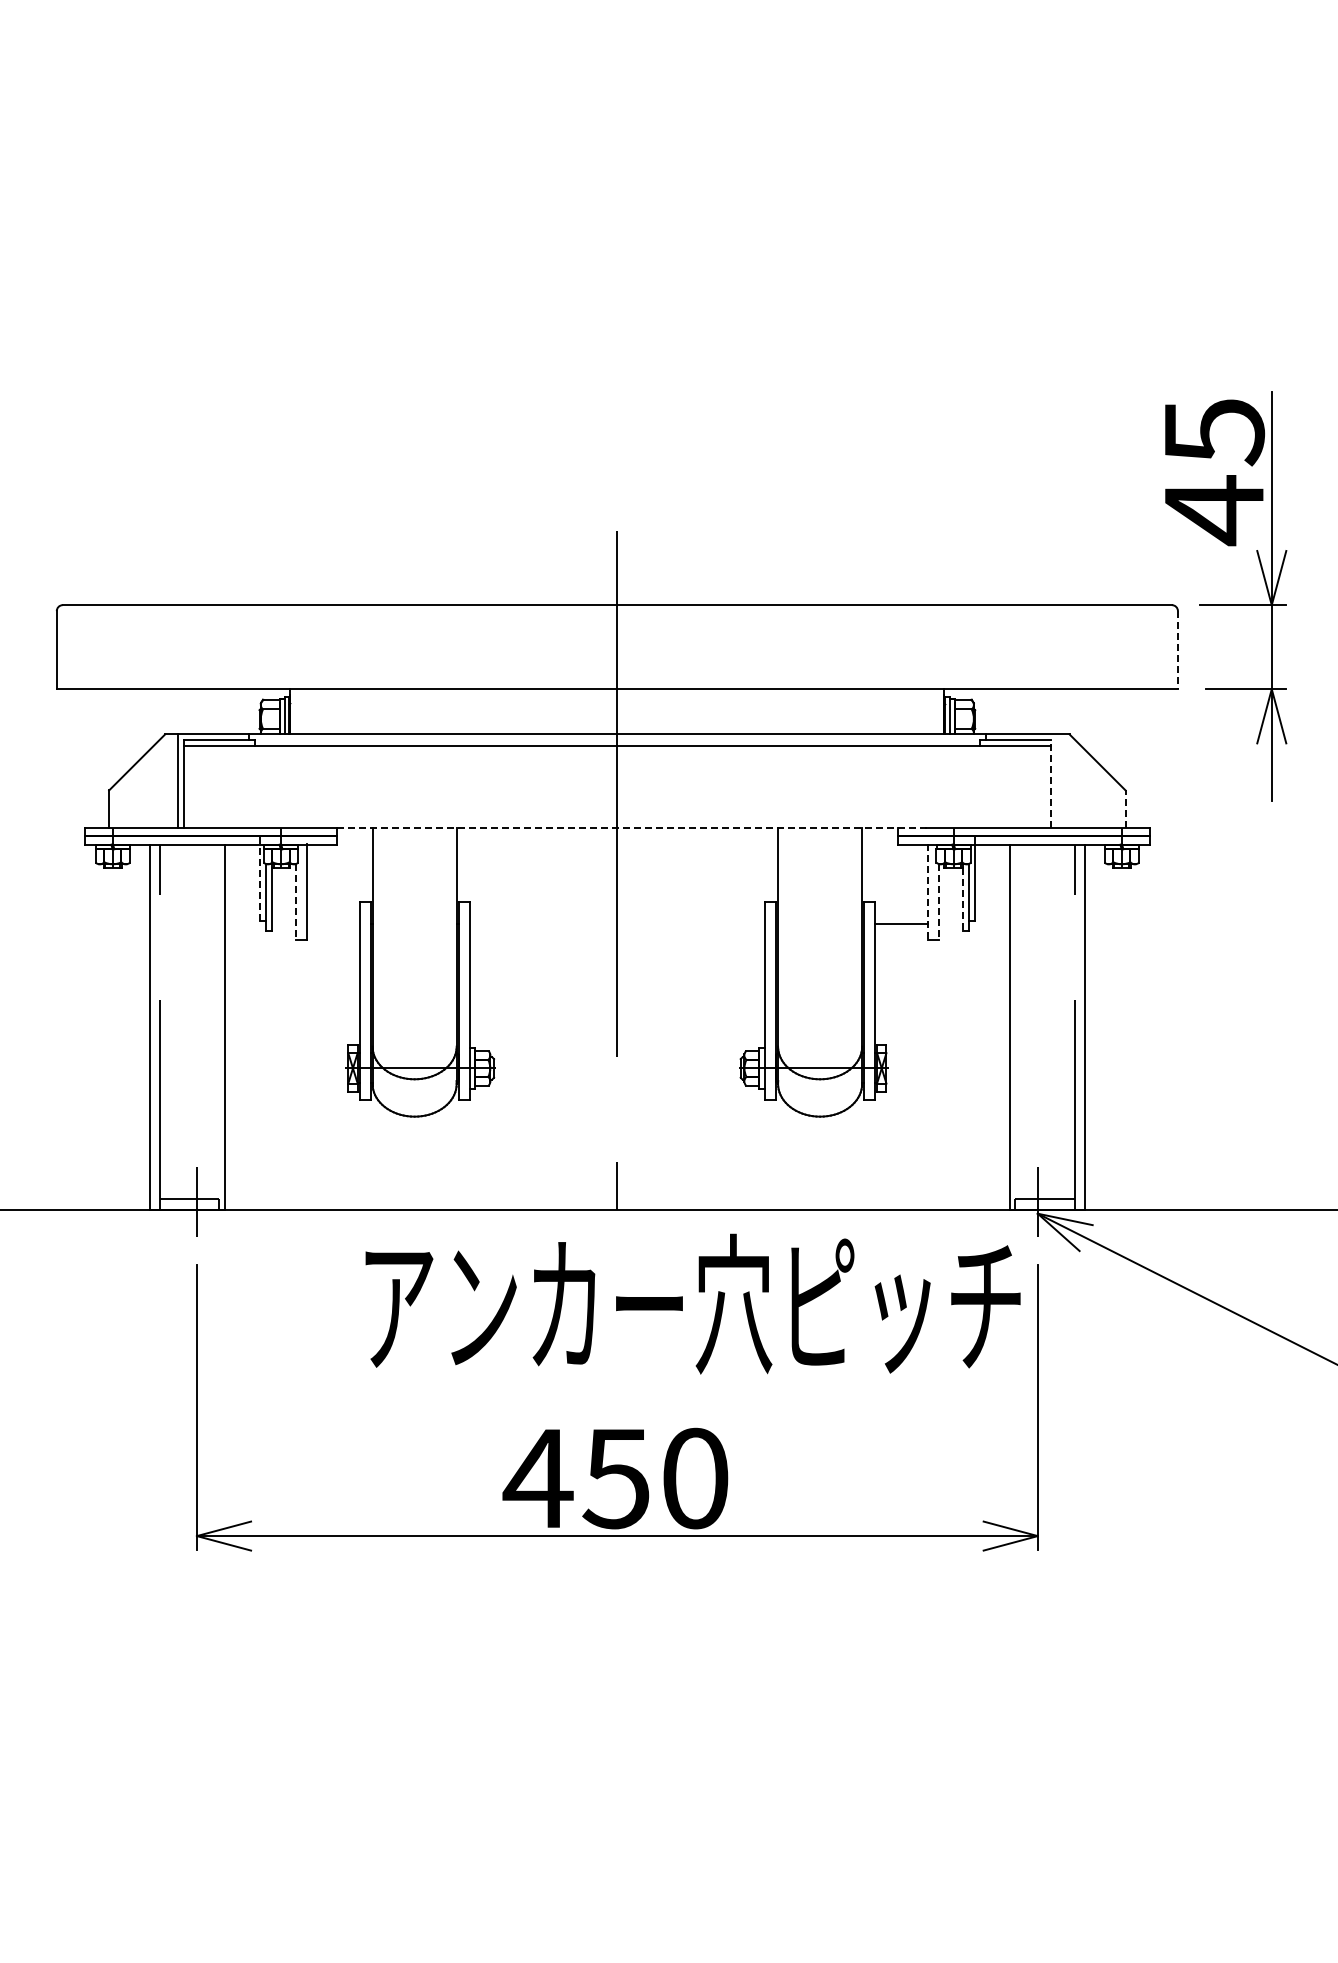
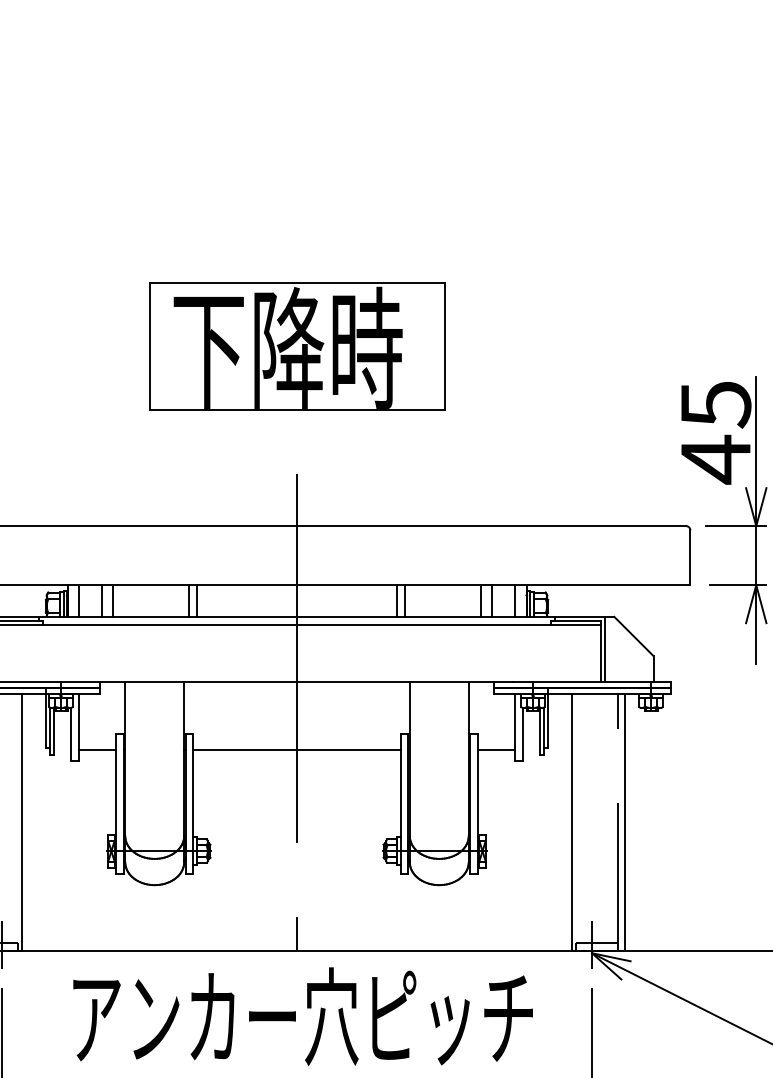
part: (618, 349) -> (297, 346), added
line: (1177, 650) -> (690, 557), dashed -> solid
line: (307, 711) -> (79, 600), added
line: (338, 711) -> (101, 600), added
line: (355, 711) -> (113, 600), added
line: (464, 711) -> (189, 600), added
line: (475, 711) -> (197, 600), added
line: (759, 711) -> (396, 600), added
line: (770, 711) -> (404, 600), added
line: (878, 711) -> (480, 600), added
line: (895, 711) -> (492, 600), added
line: (927, 711) -> (514, 600), added
line: (1056, 780) -> (605, 649), added
line: (1050, 784) -> (600, 652), dashed -> solid
line: (1125, 809) -> (653, 669), dashed -> solid
line: (631, 827) -> (306, 682), dashed -> solid
line: (259, 878) -> (45, 718), dashed -> solid
line: (927, 891) -> (514, 727), dashed -> solid
line: (963, 899) -> (539, 732), dashed -> solid
line: (938, 901) -> (522, 734), dashed -> solid
line: (295, 902) -> (71, 734), dashed -> solid
line: (333, 924) -> (97, 750), added
line: (617, 924) -> (297, 750), added
text: (692, 1303) -> (302, 1016), moved

